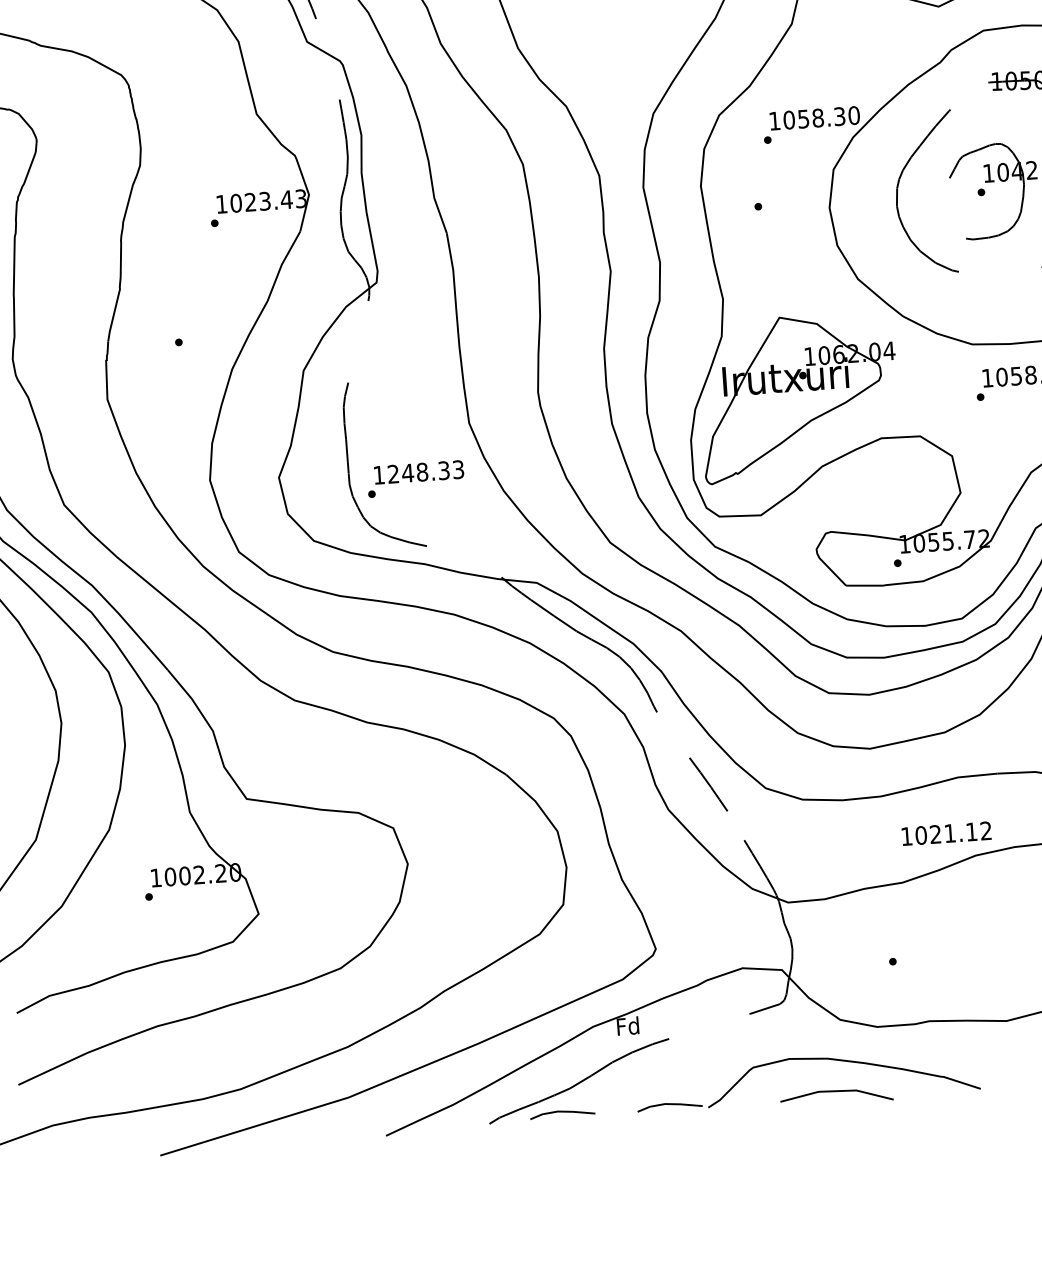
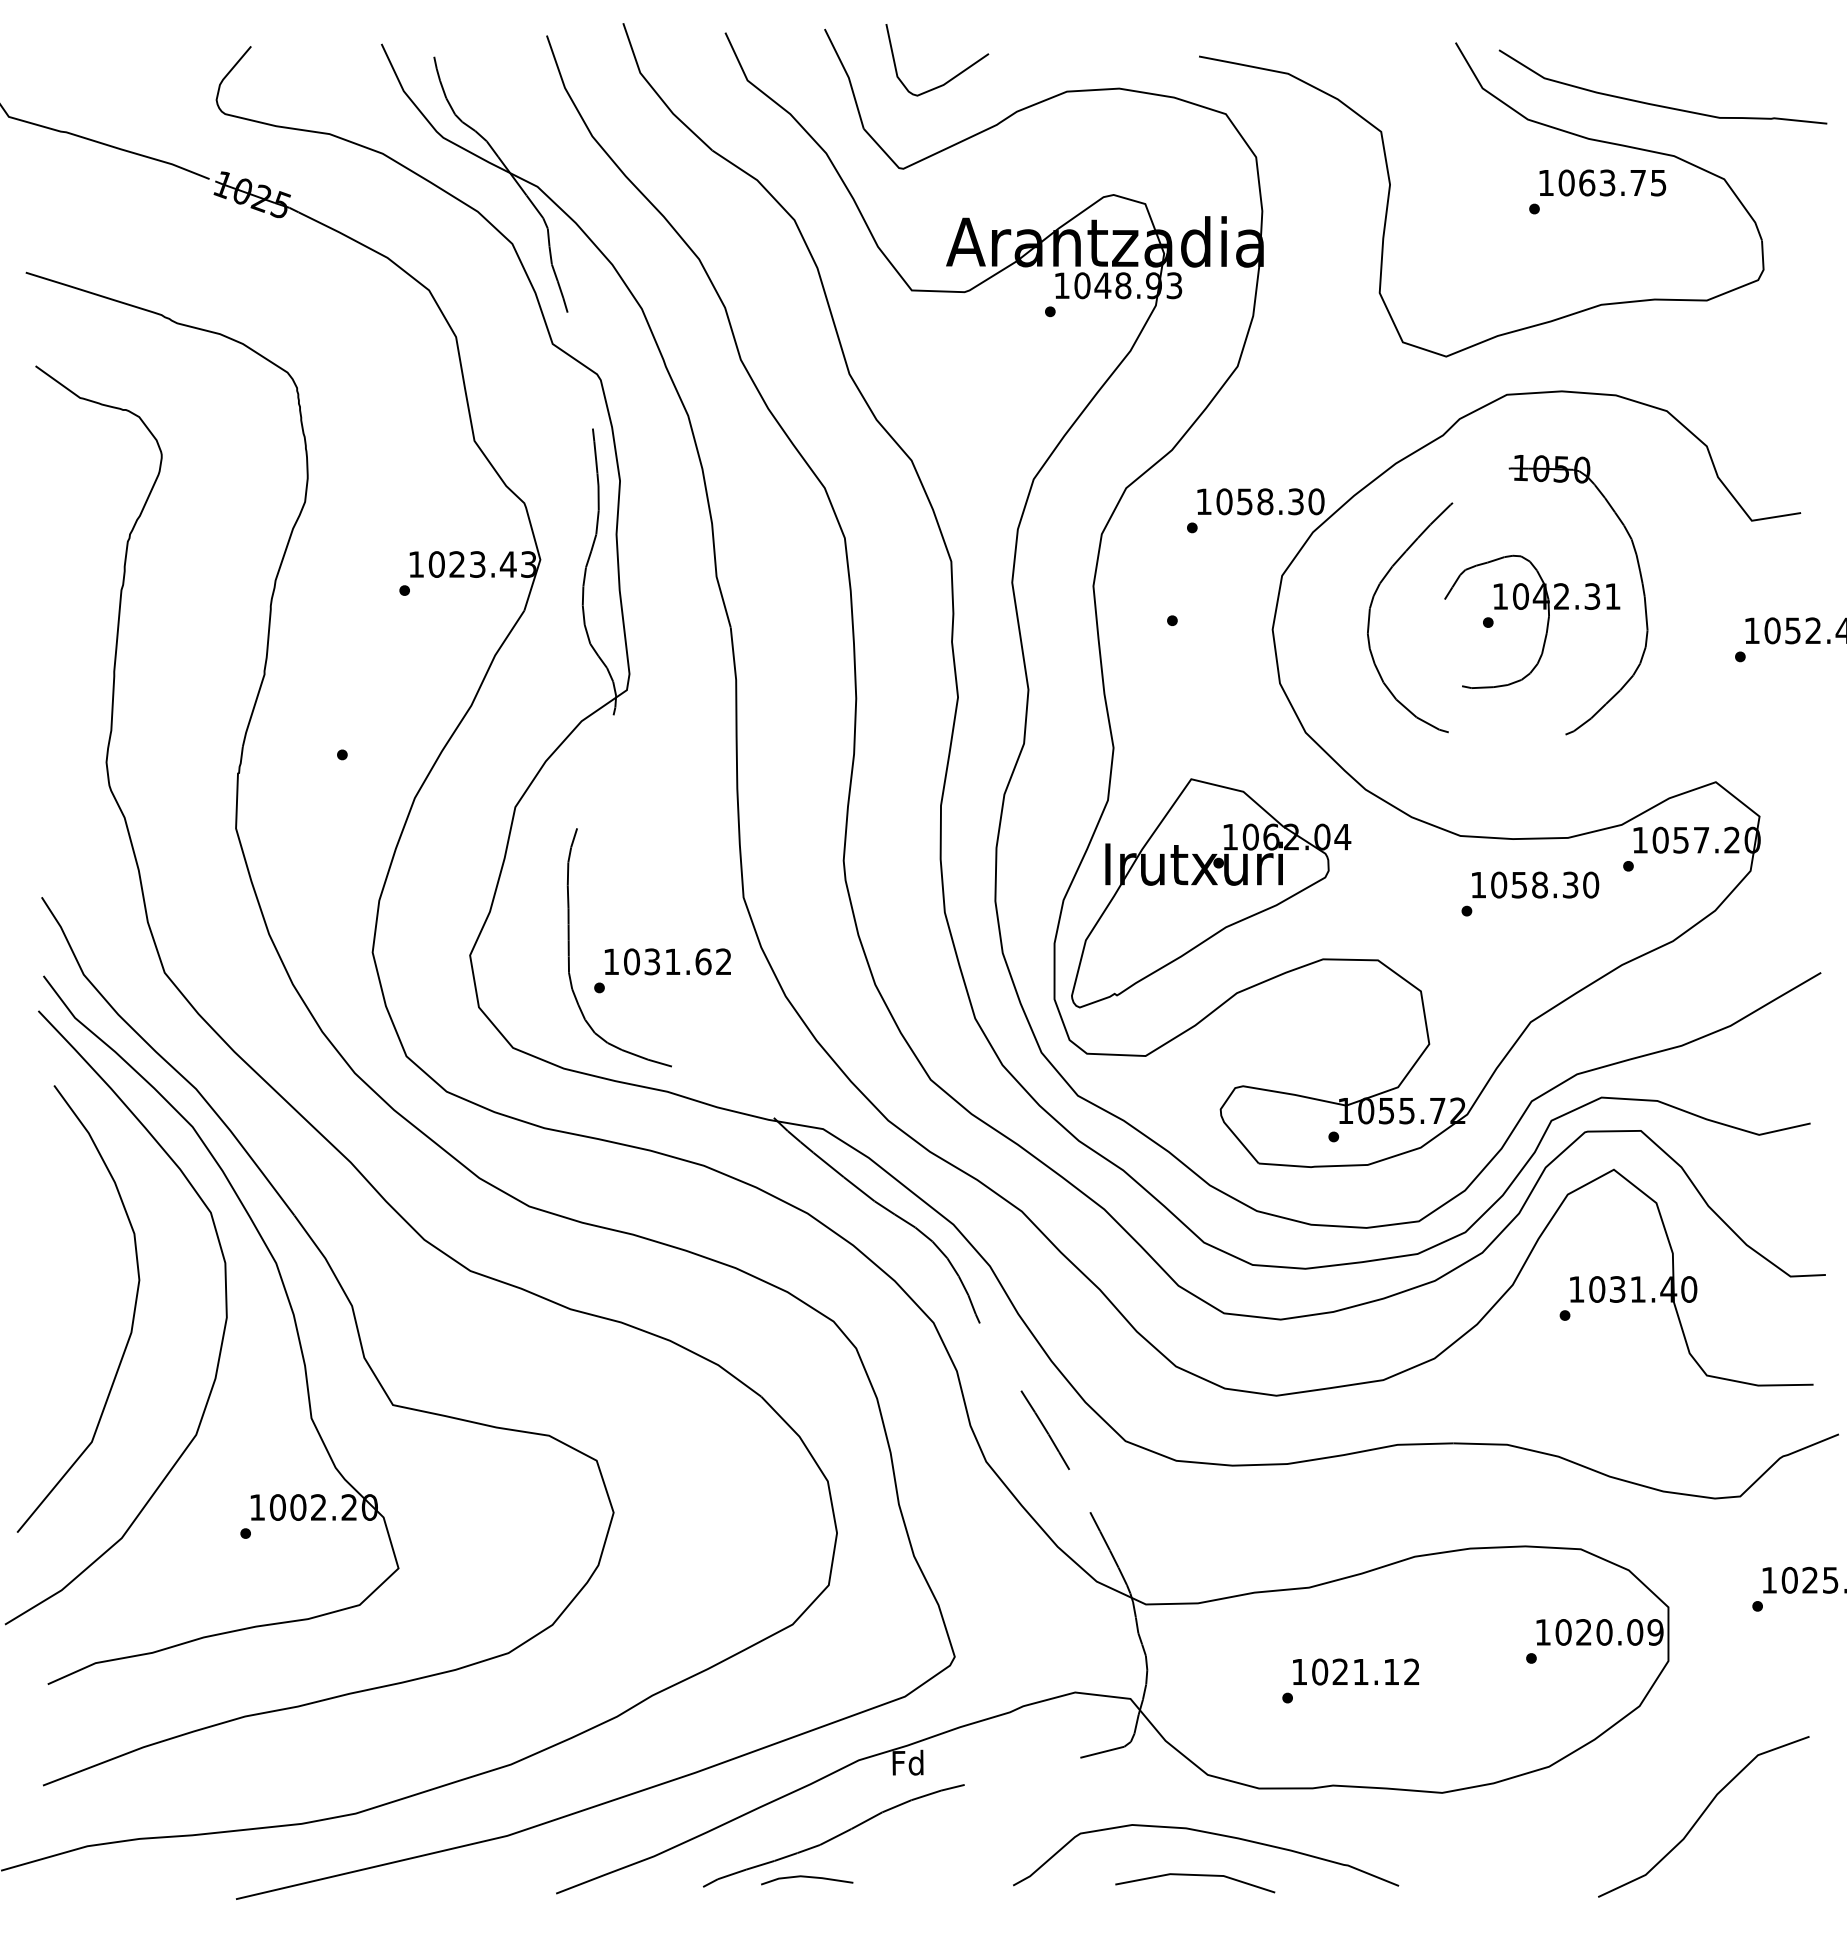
text: (425, 471) -> (677, 961), 1248.33 -> 1031.62
text: (946, 833) -> (1356, 1671), moved
line: (670, 1104) -> (959, 1877), removed

